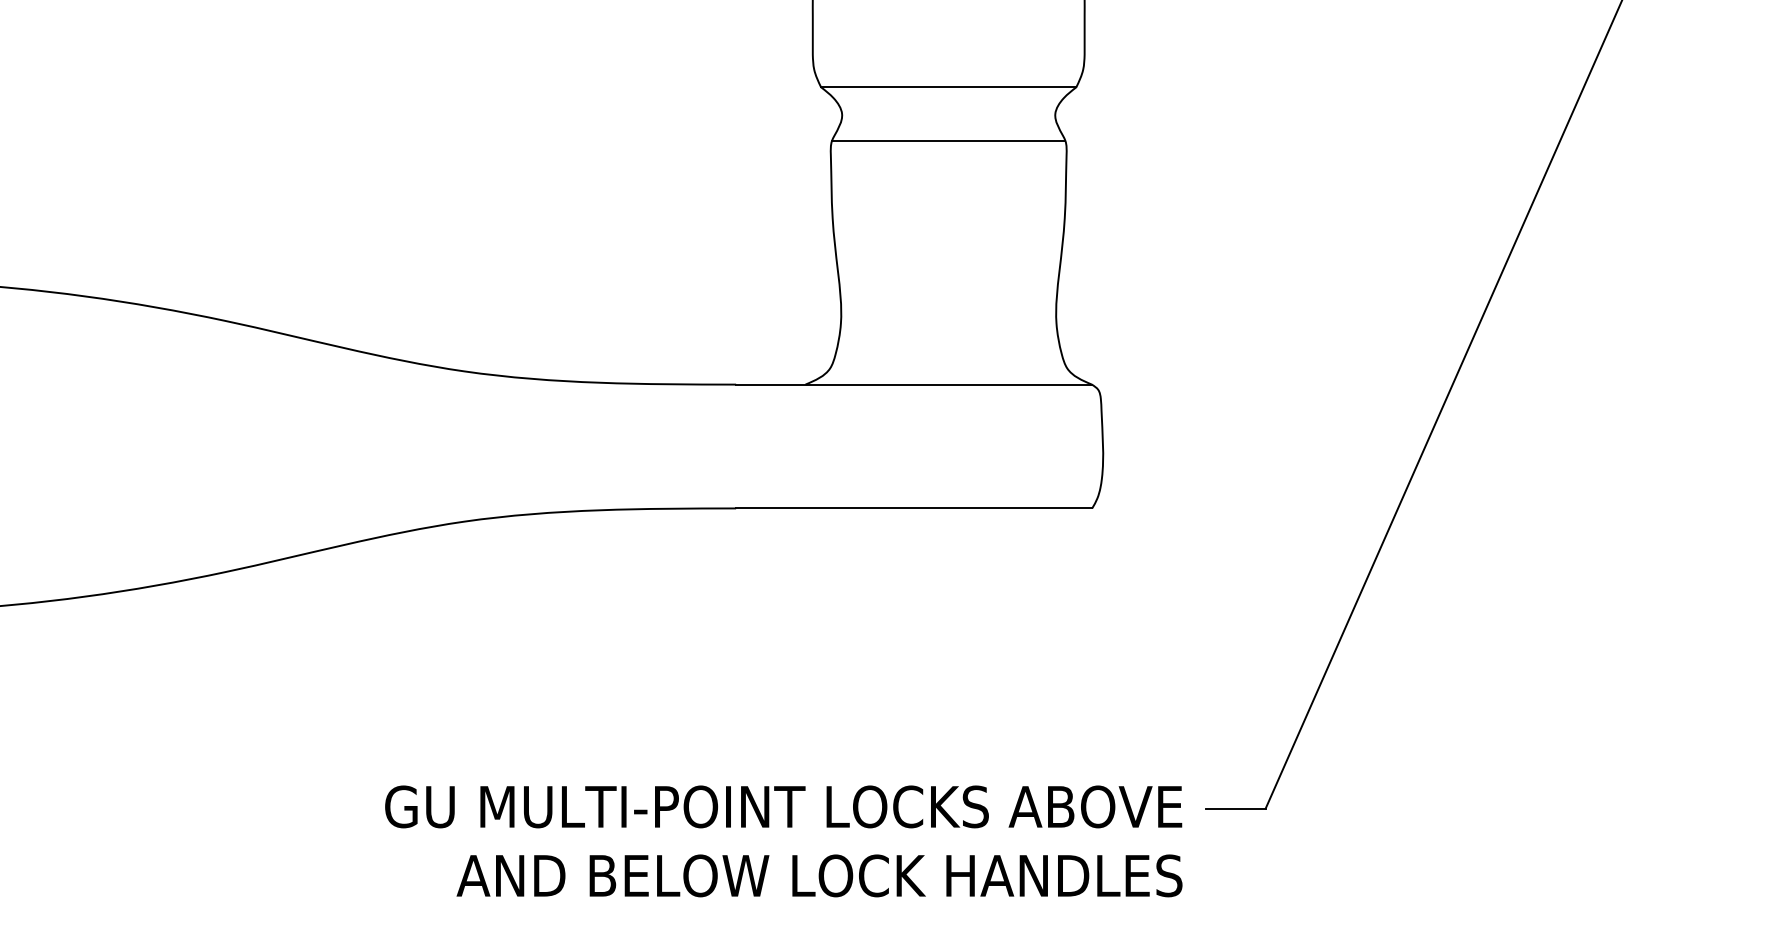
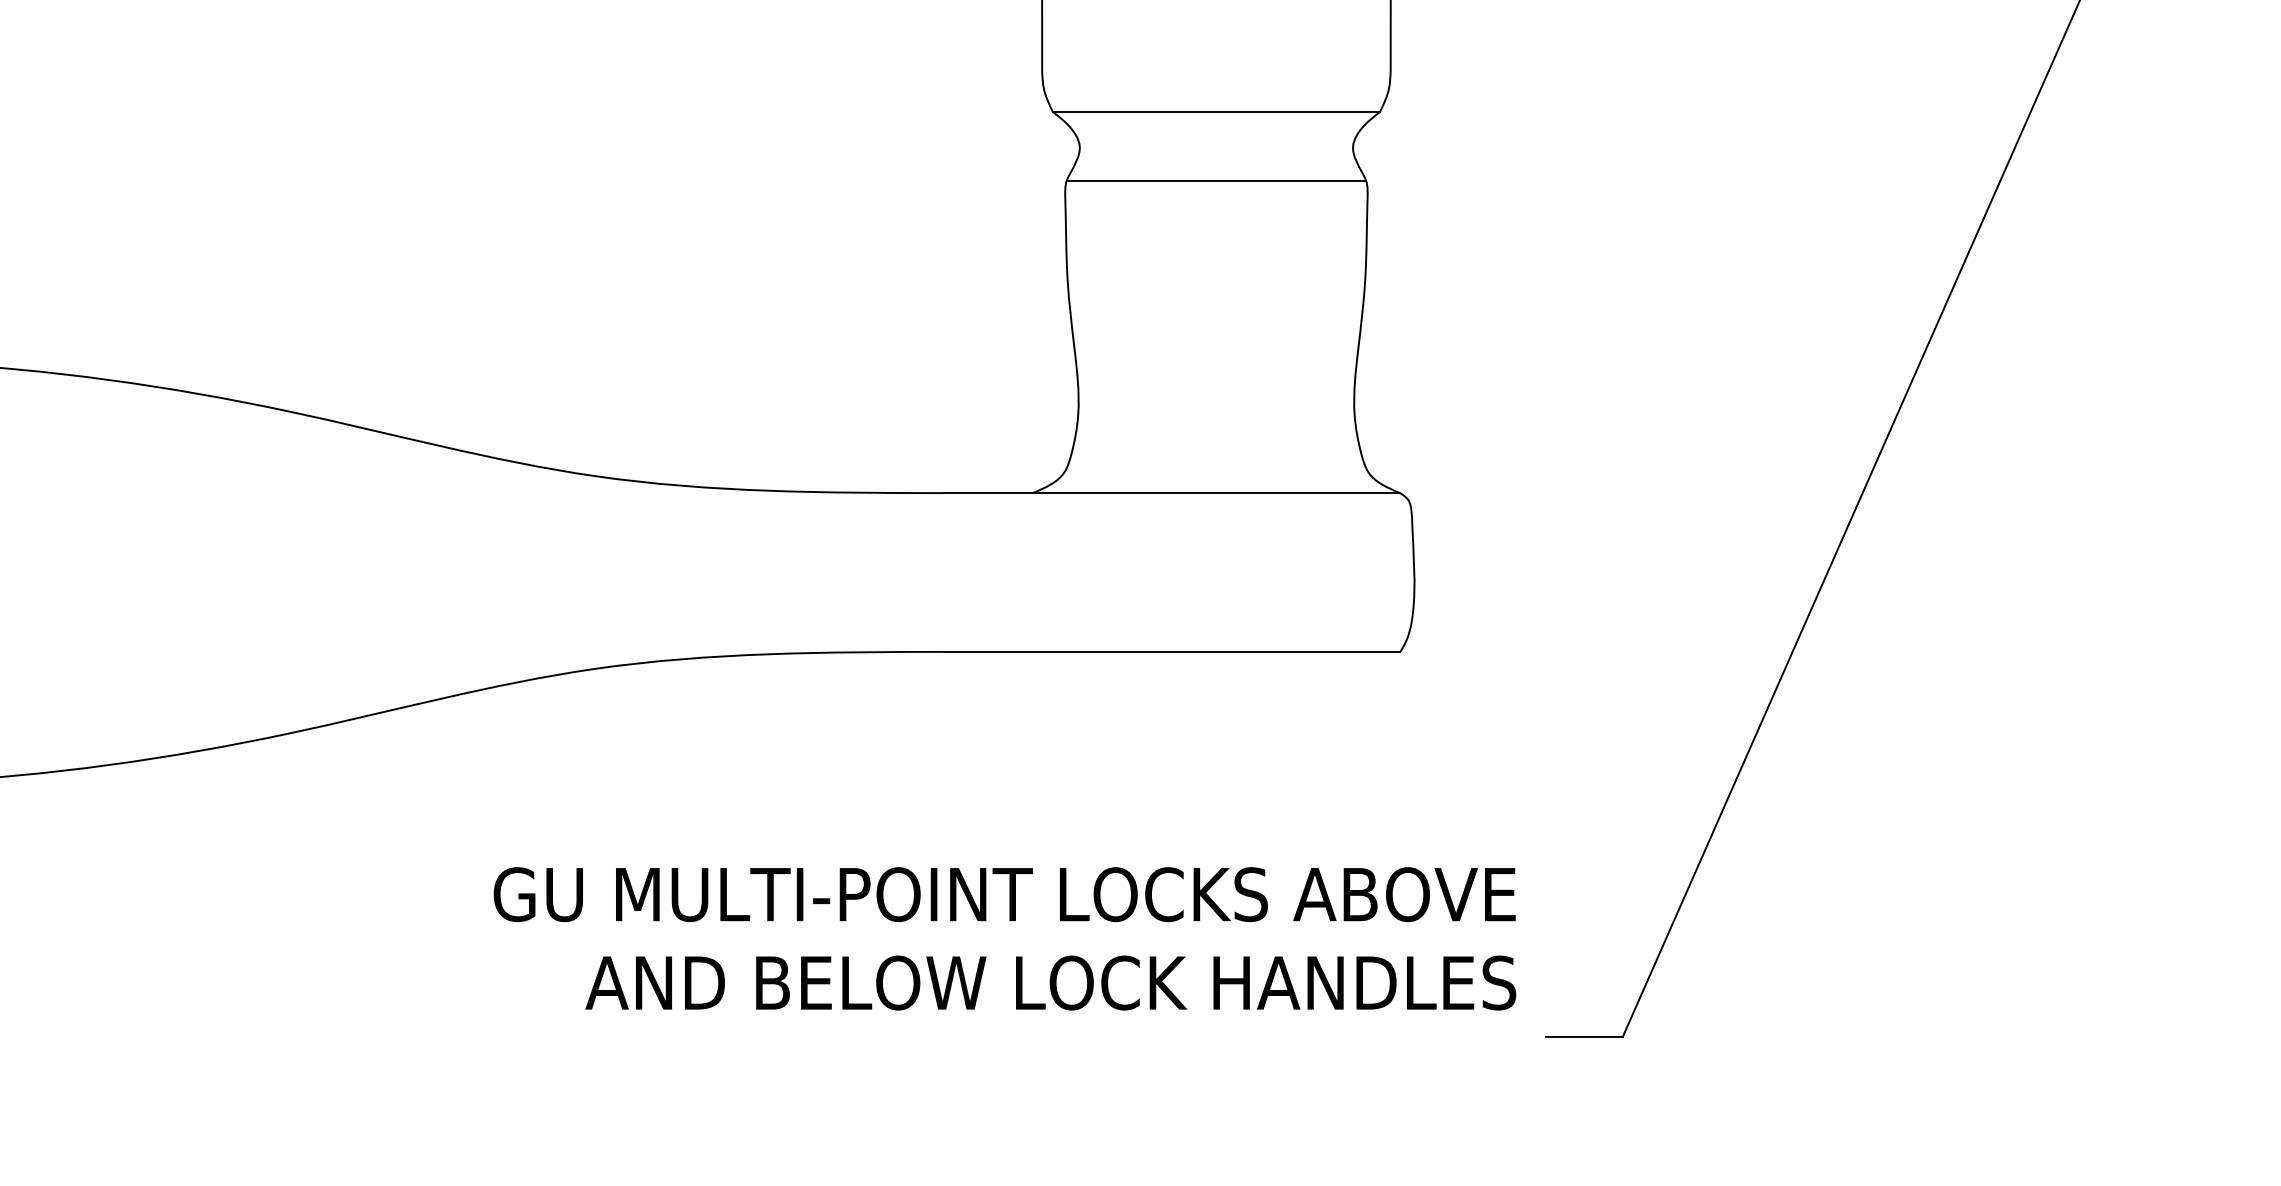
text: (783, 841) -> (1004, 938), moved

